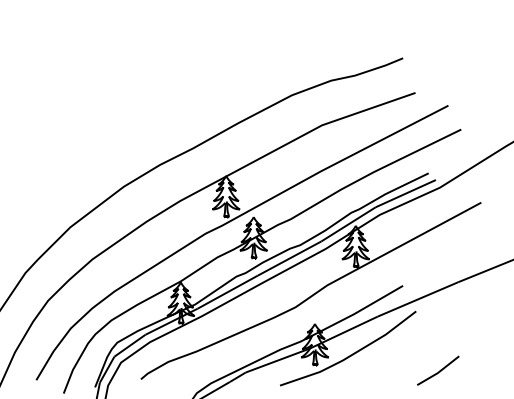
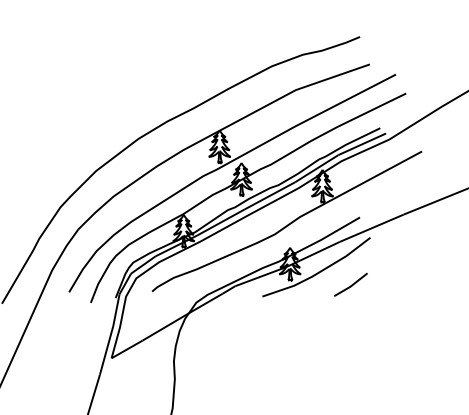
line: (438, 370) -> (351, 284), moved

